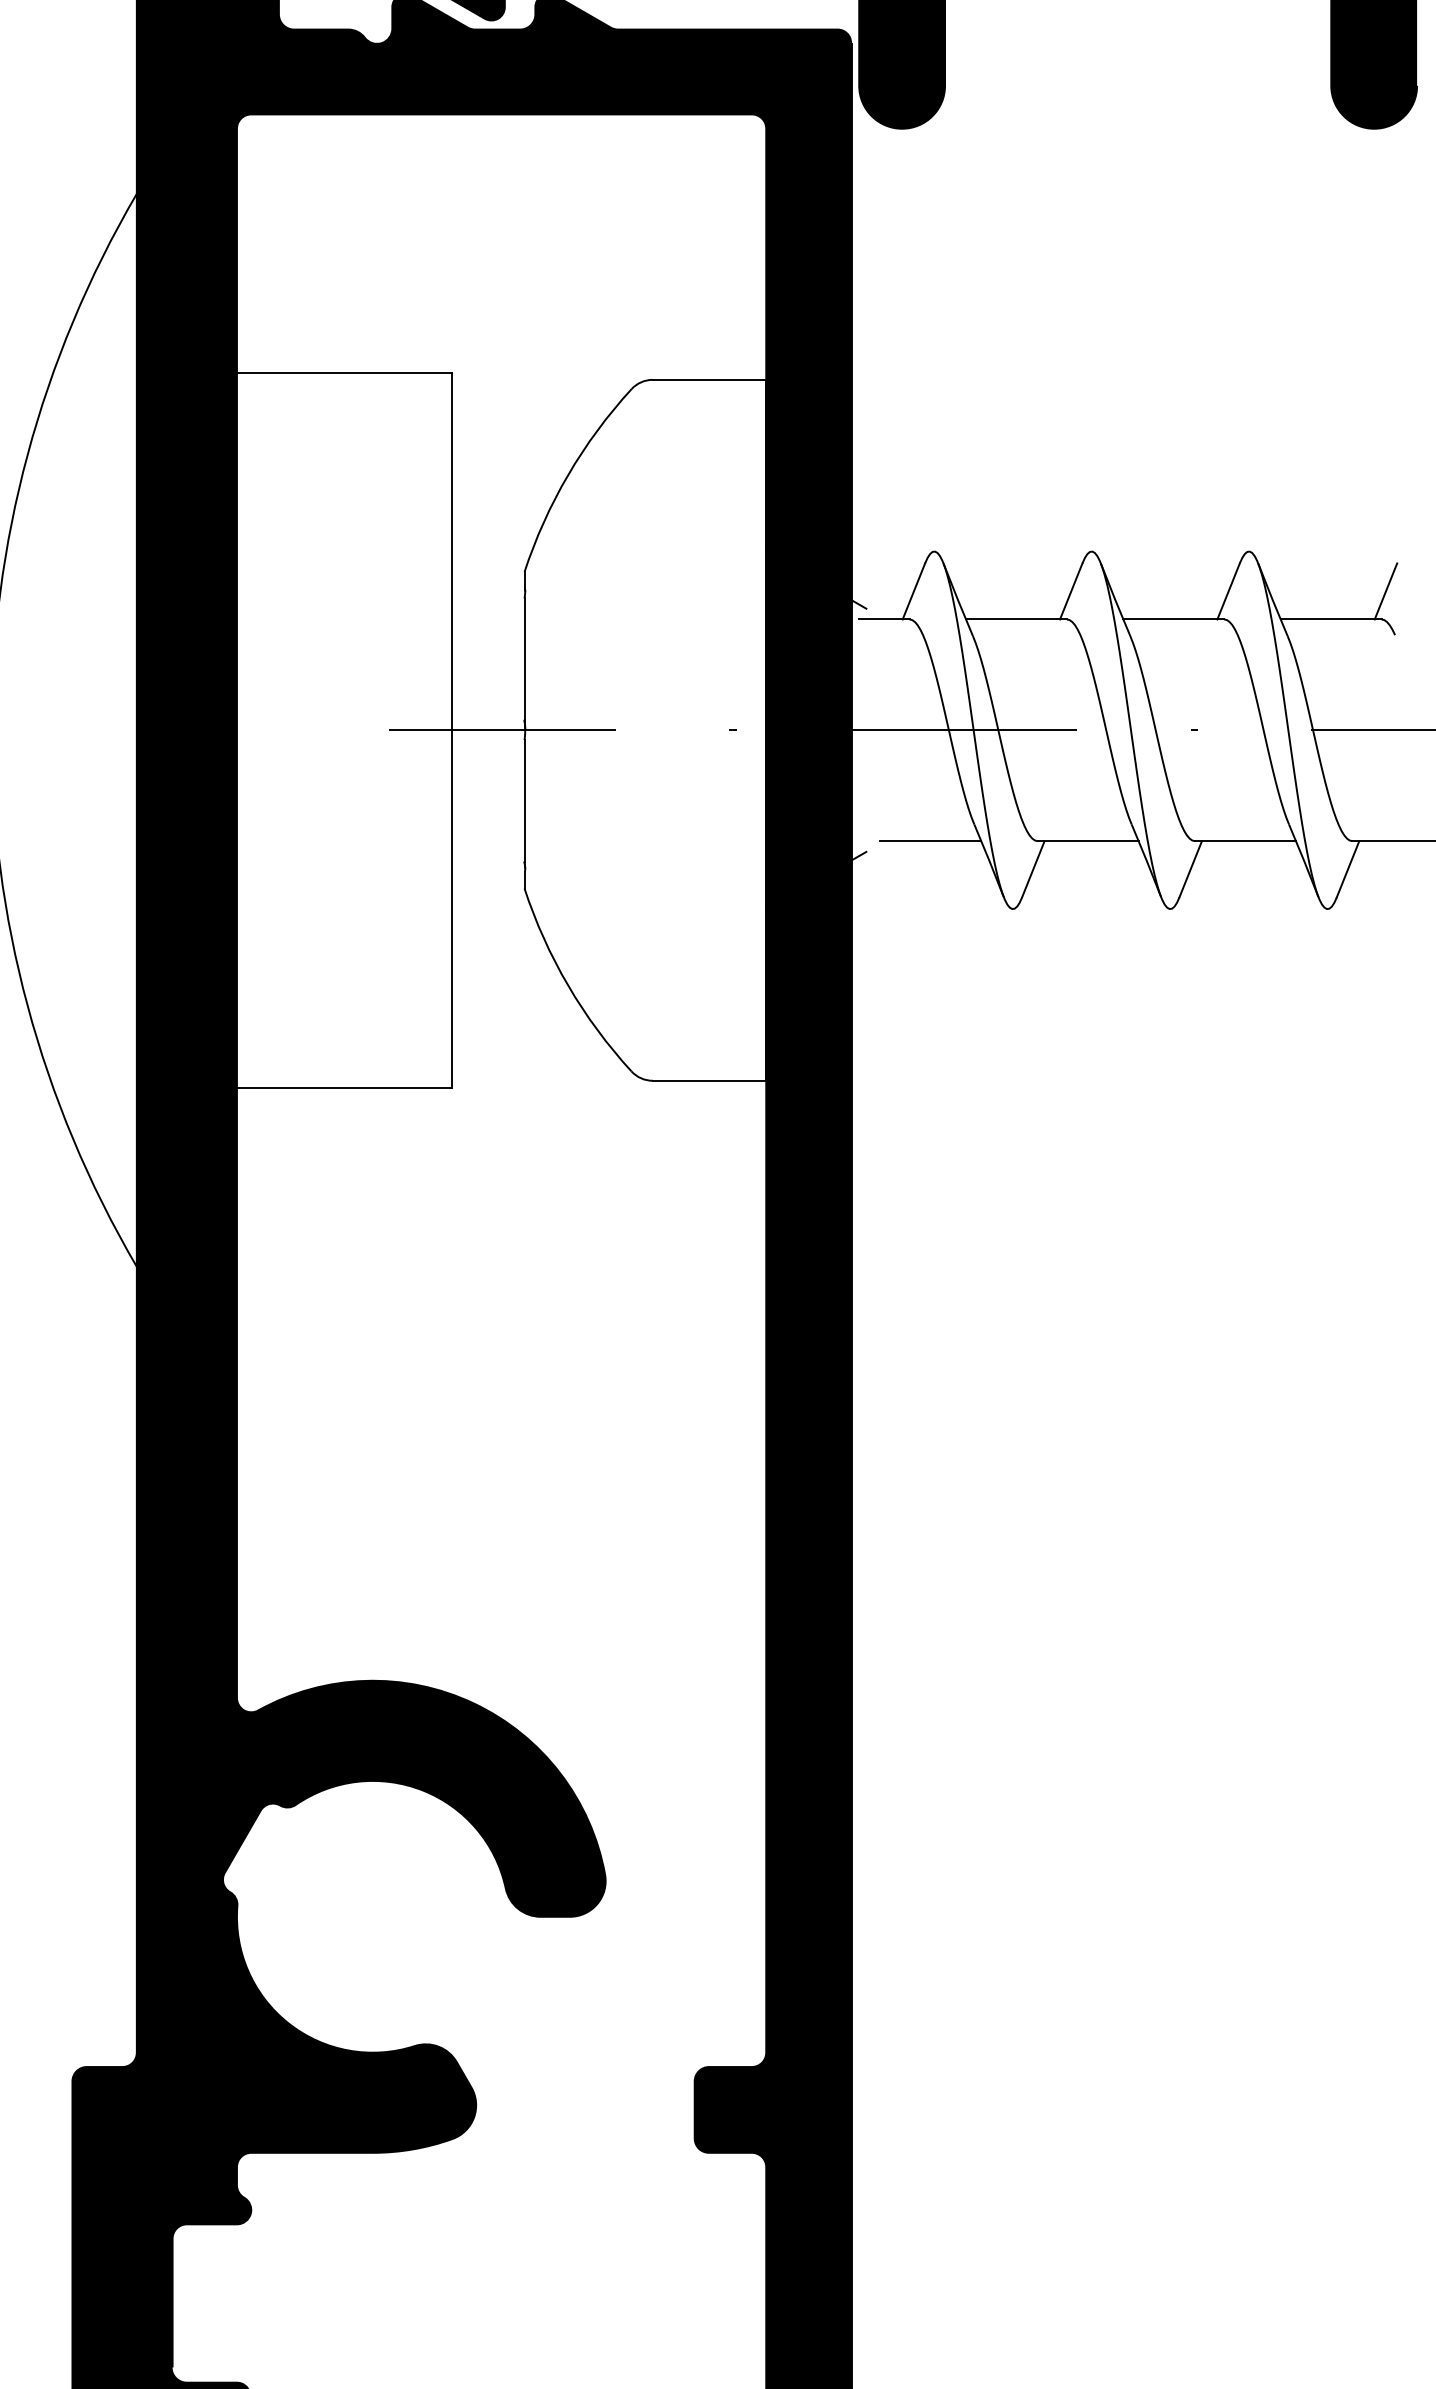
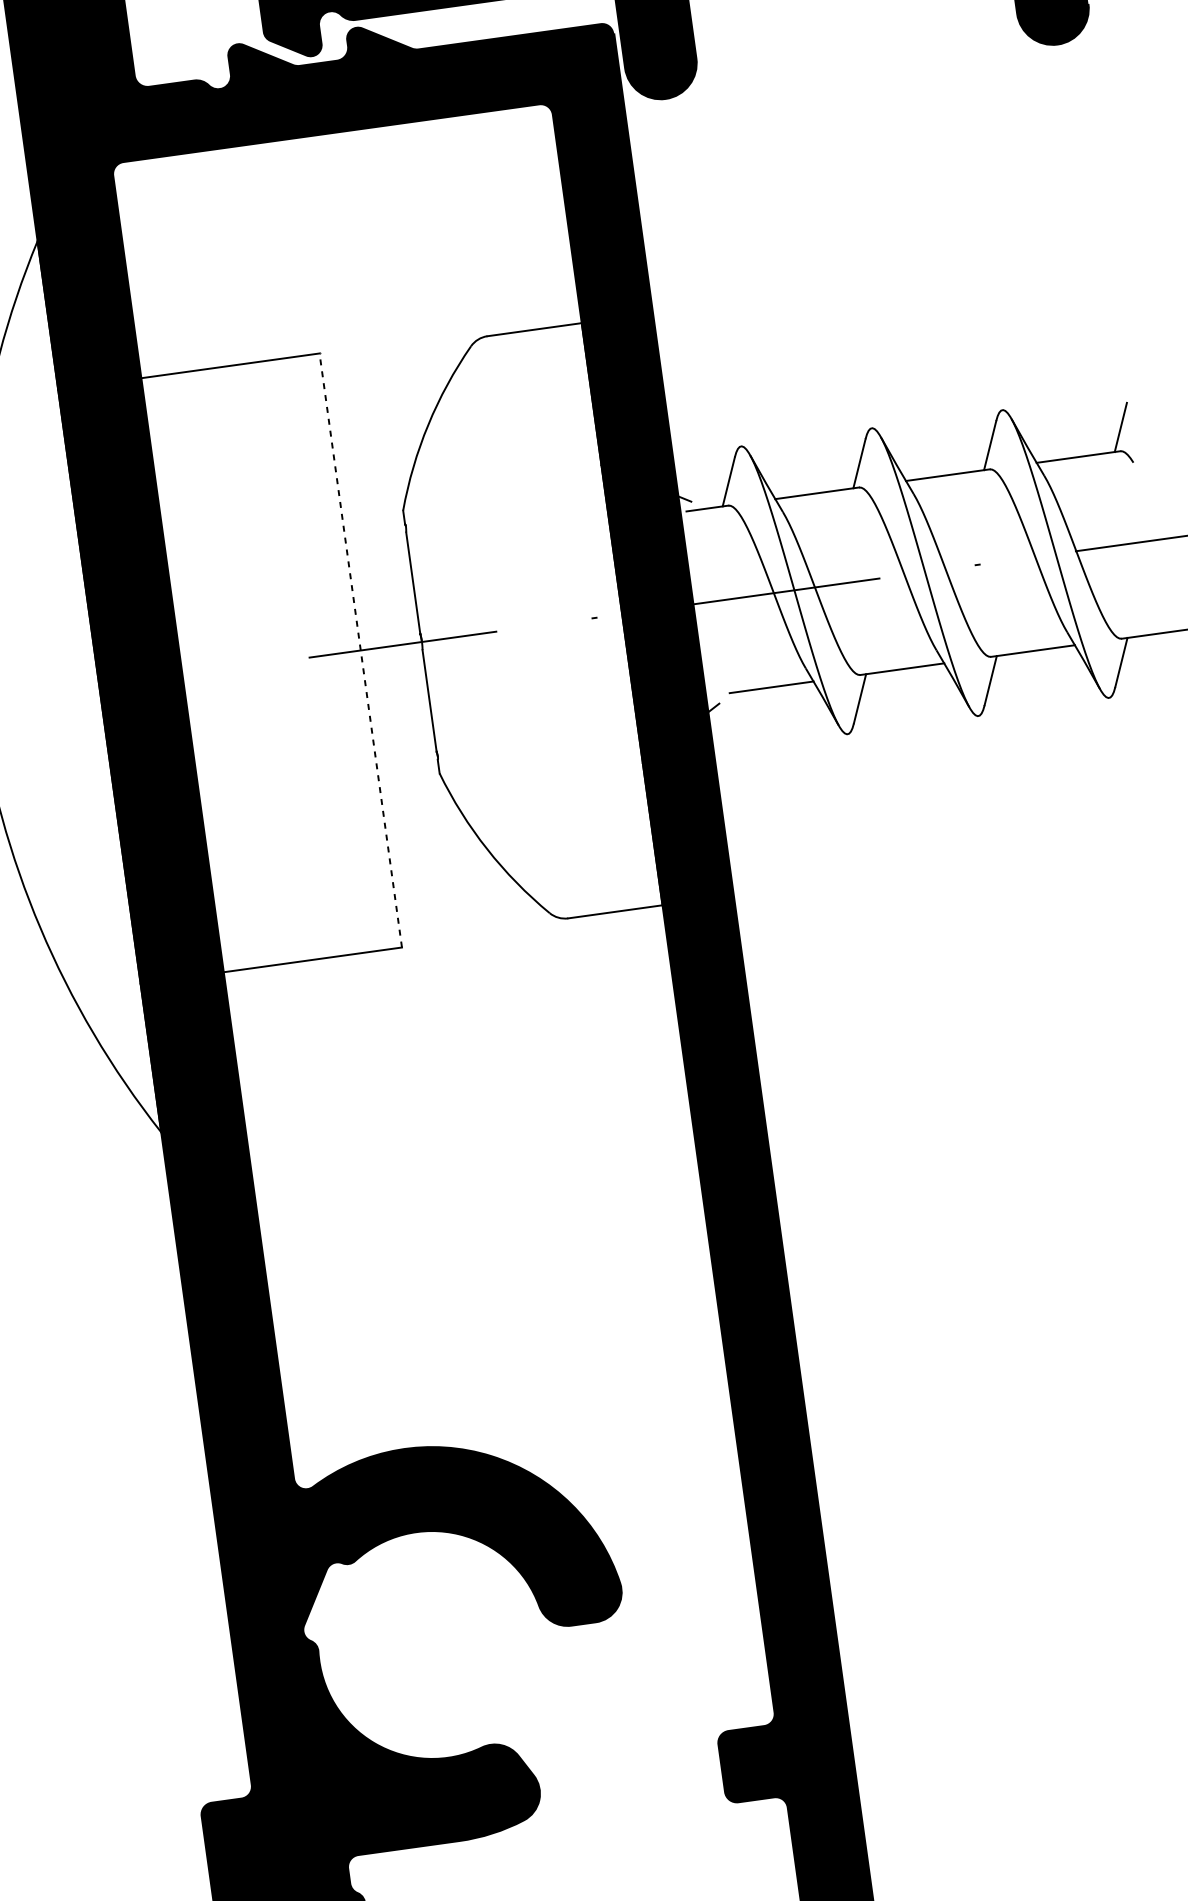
line: (451, 730) -> (360, 650), solid -> dashed

